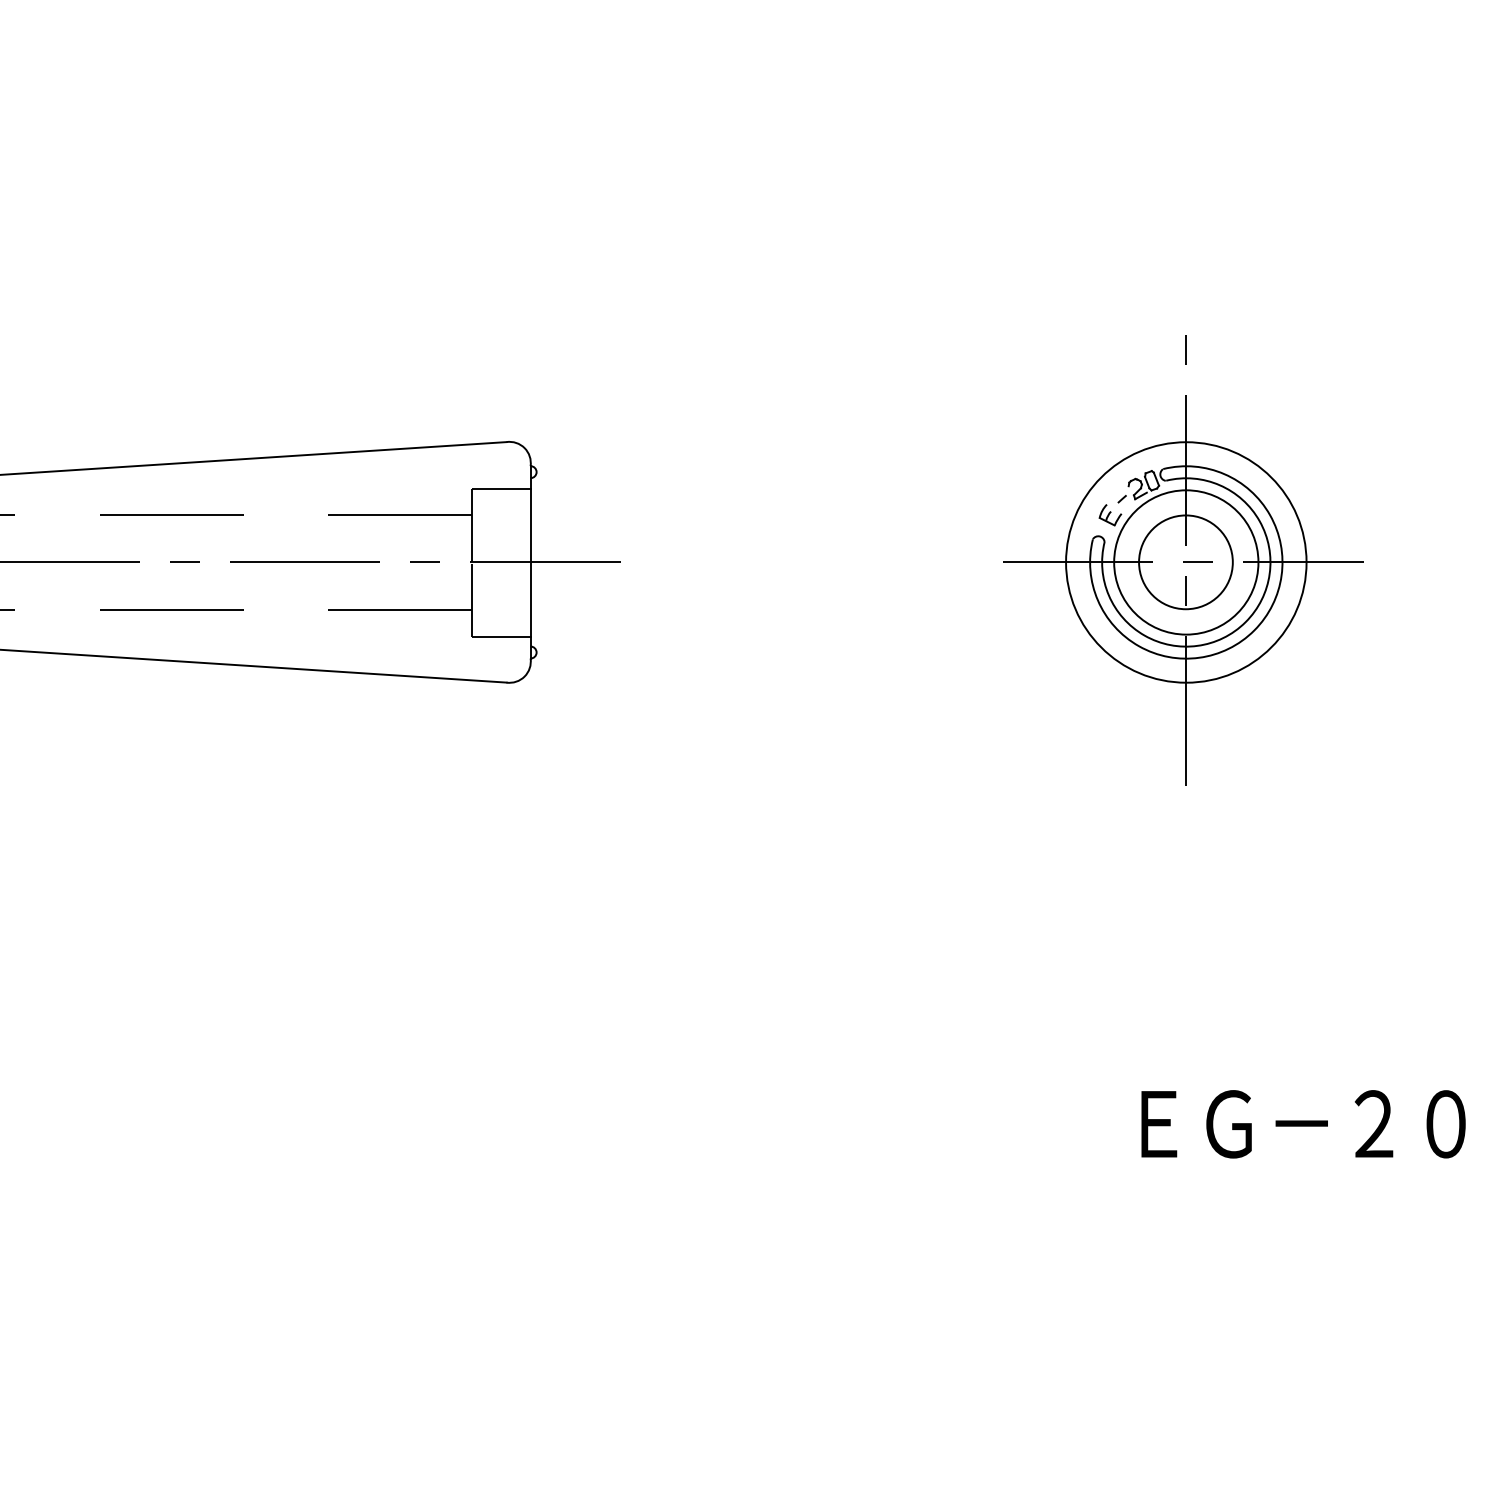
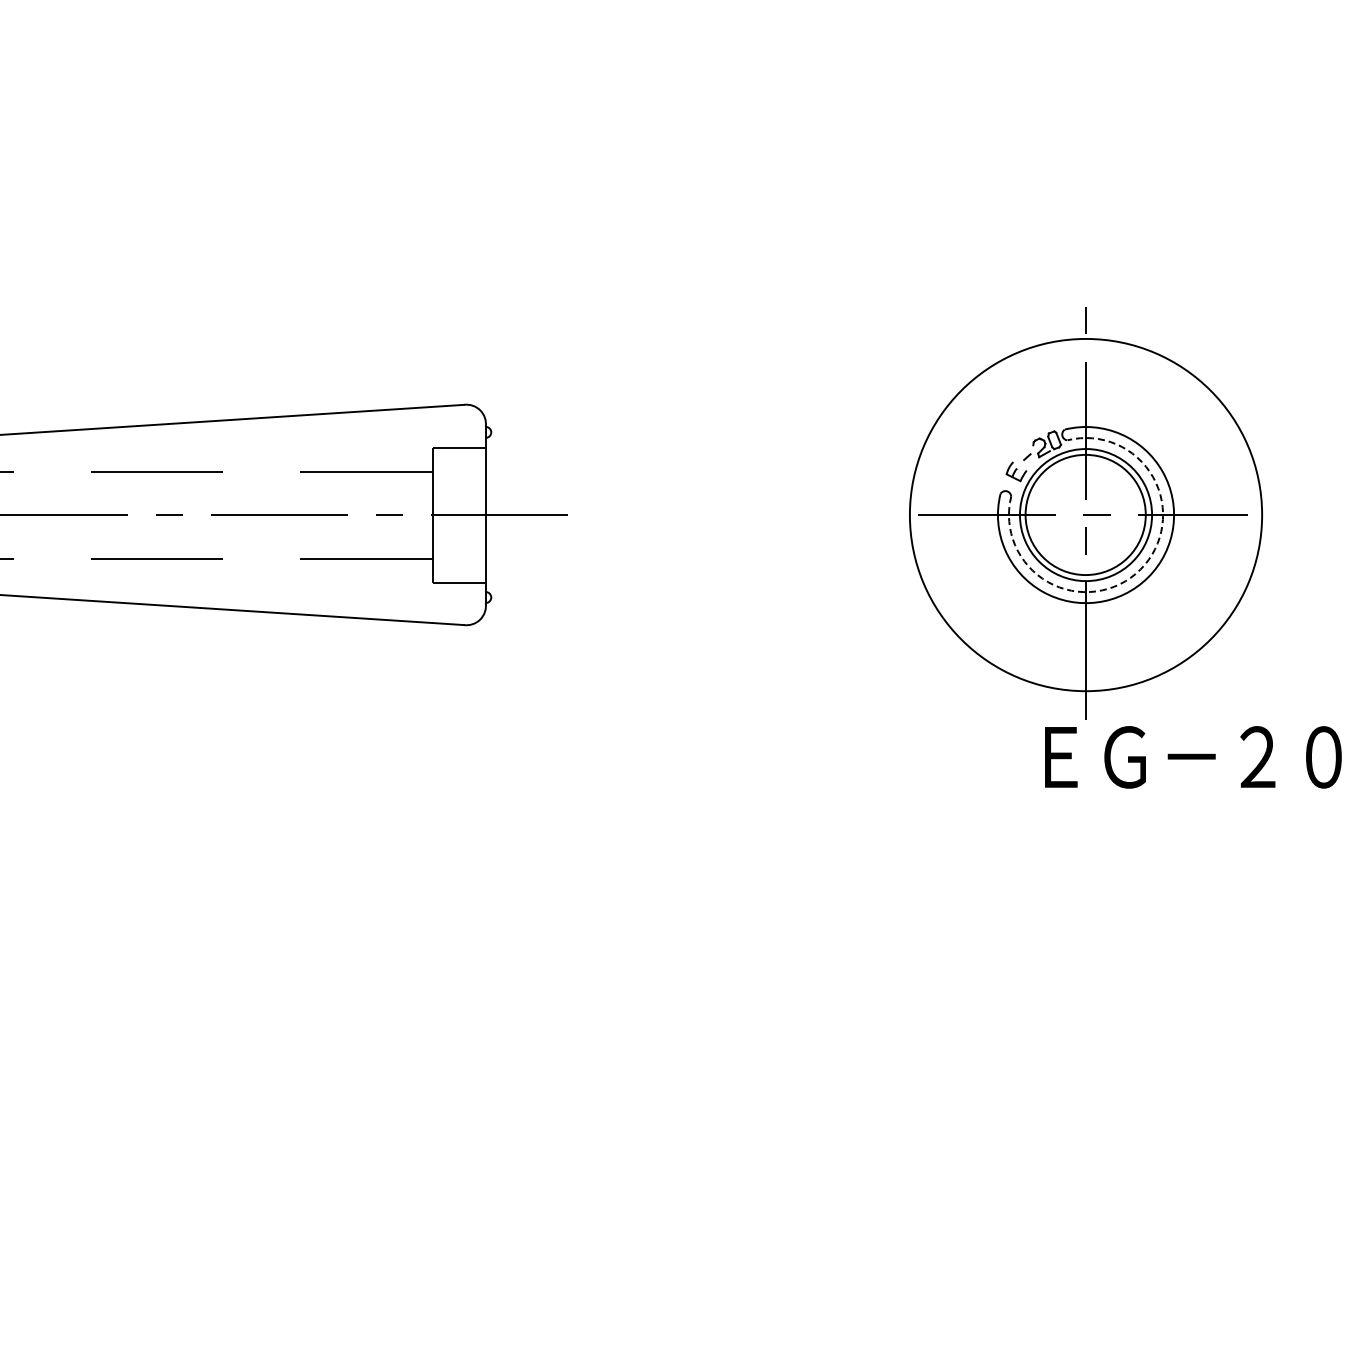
circle: (1185, 561) -> (1085, 514), size x1.4
circle: (1185, 562) -> (1085, 515), size x1.6
arc: (1245, 621) -> (1140, 569), solid -> dashed
text: (1303, 1124) -> (1193, 757), moved

